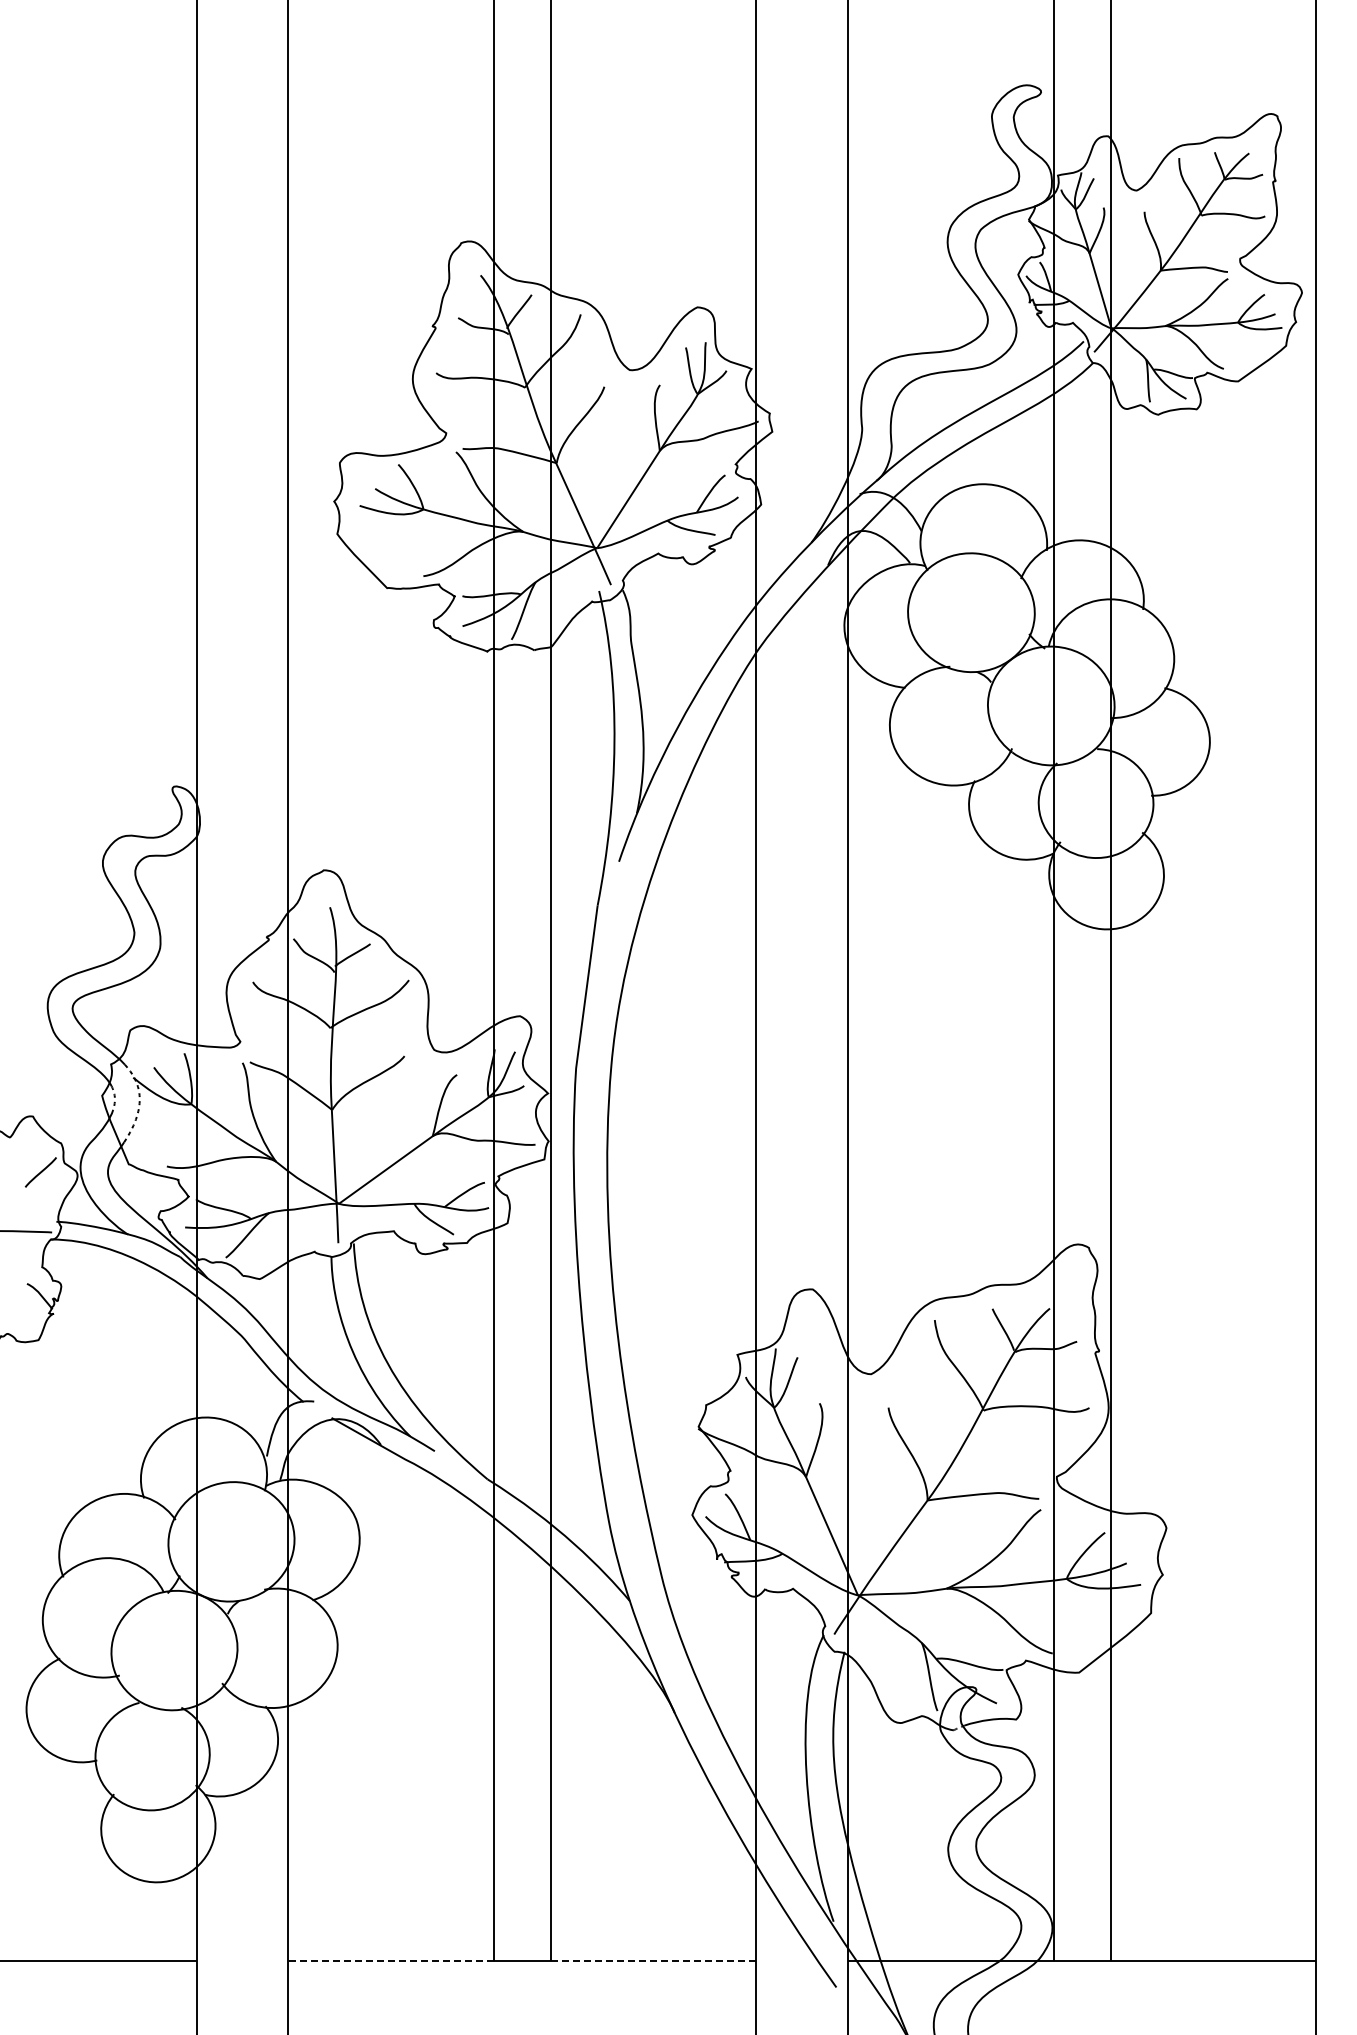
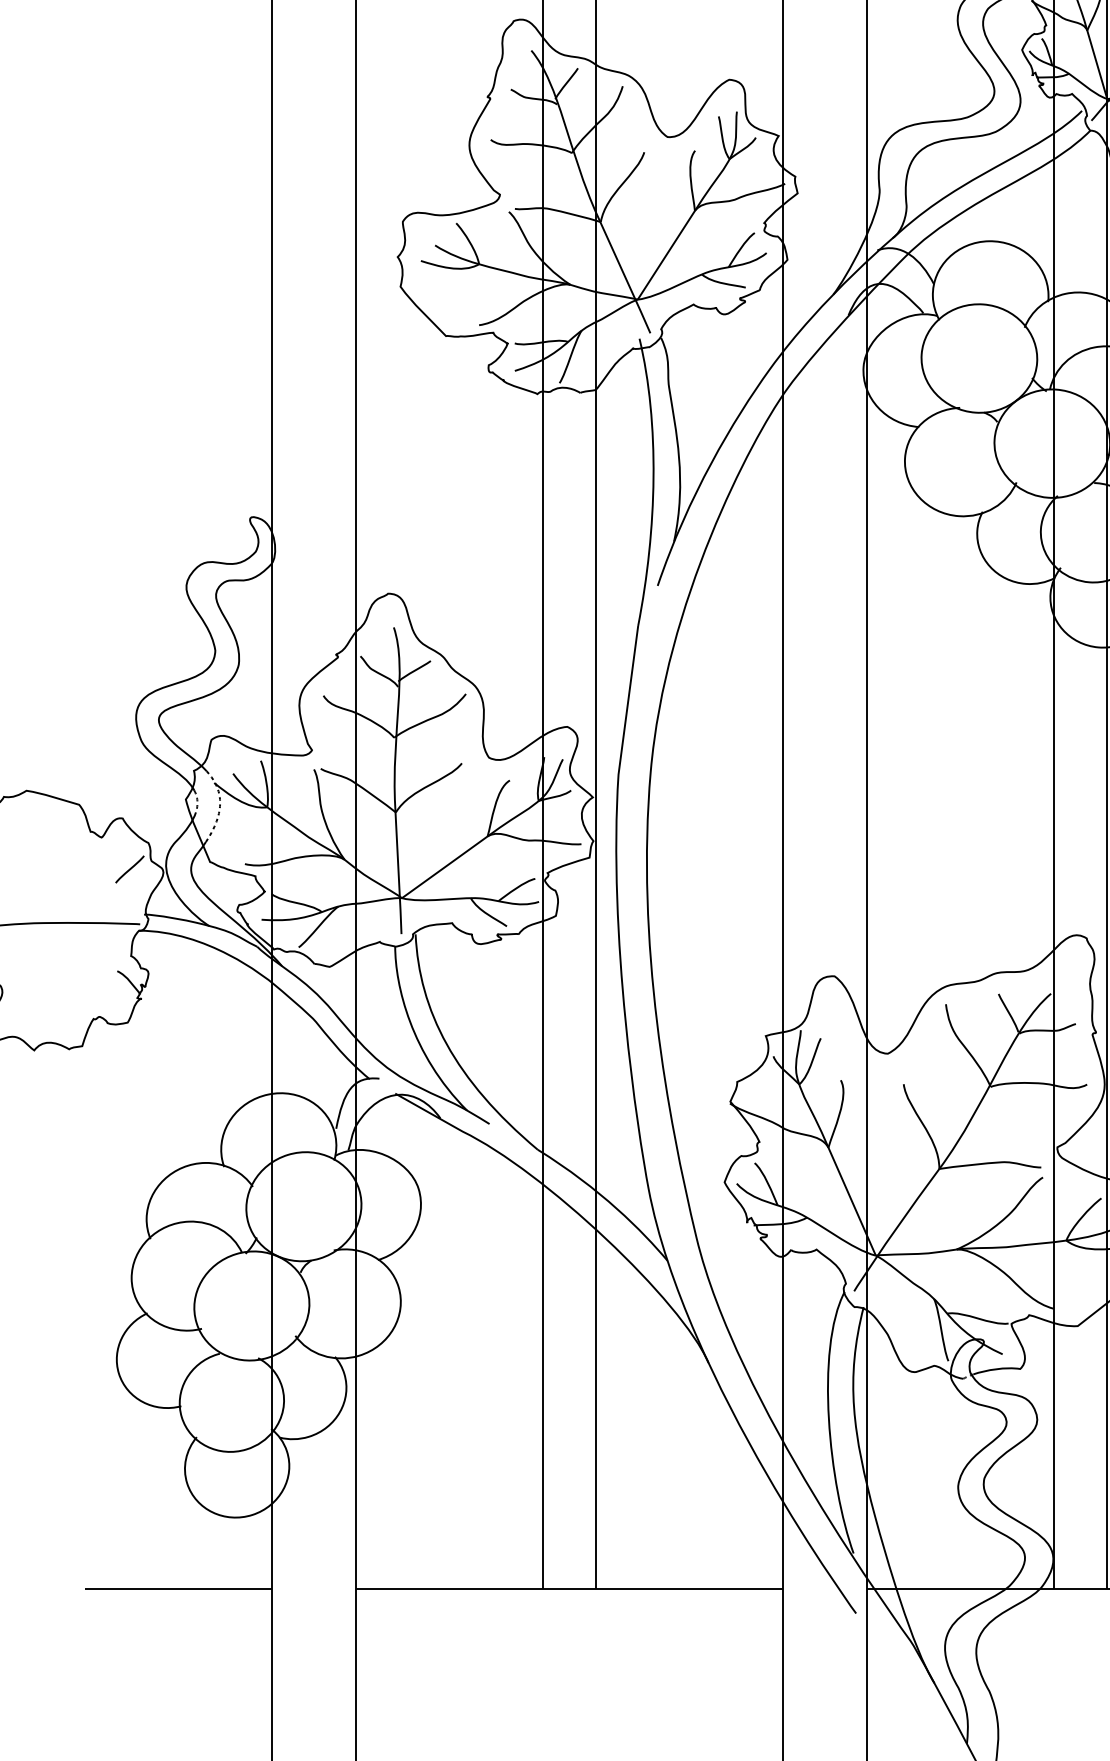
line: (391, 1960) -> (449, 1588), dashed -> solid
line: (653, 1960) -> (689, 1588), dashed -> solid

